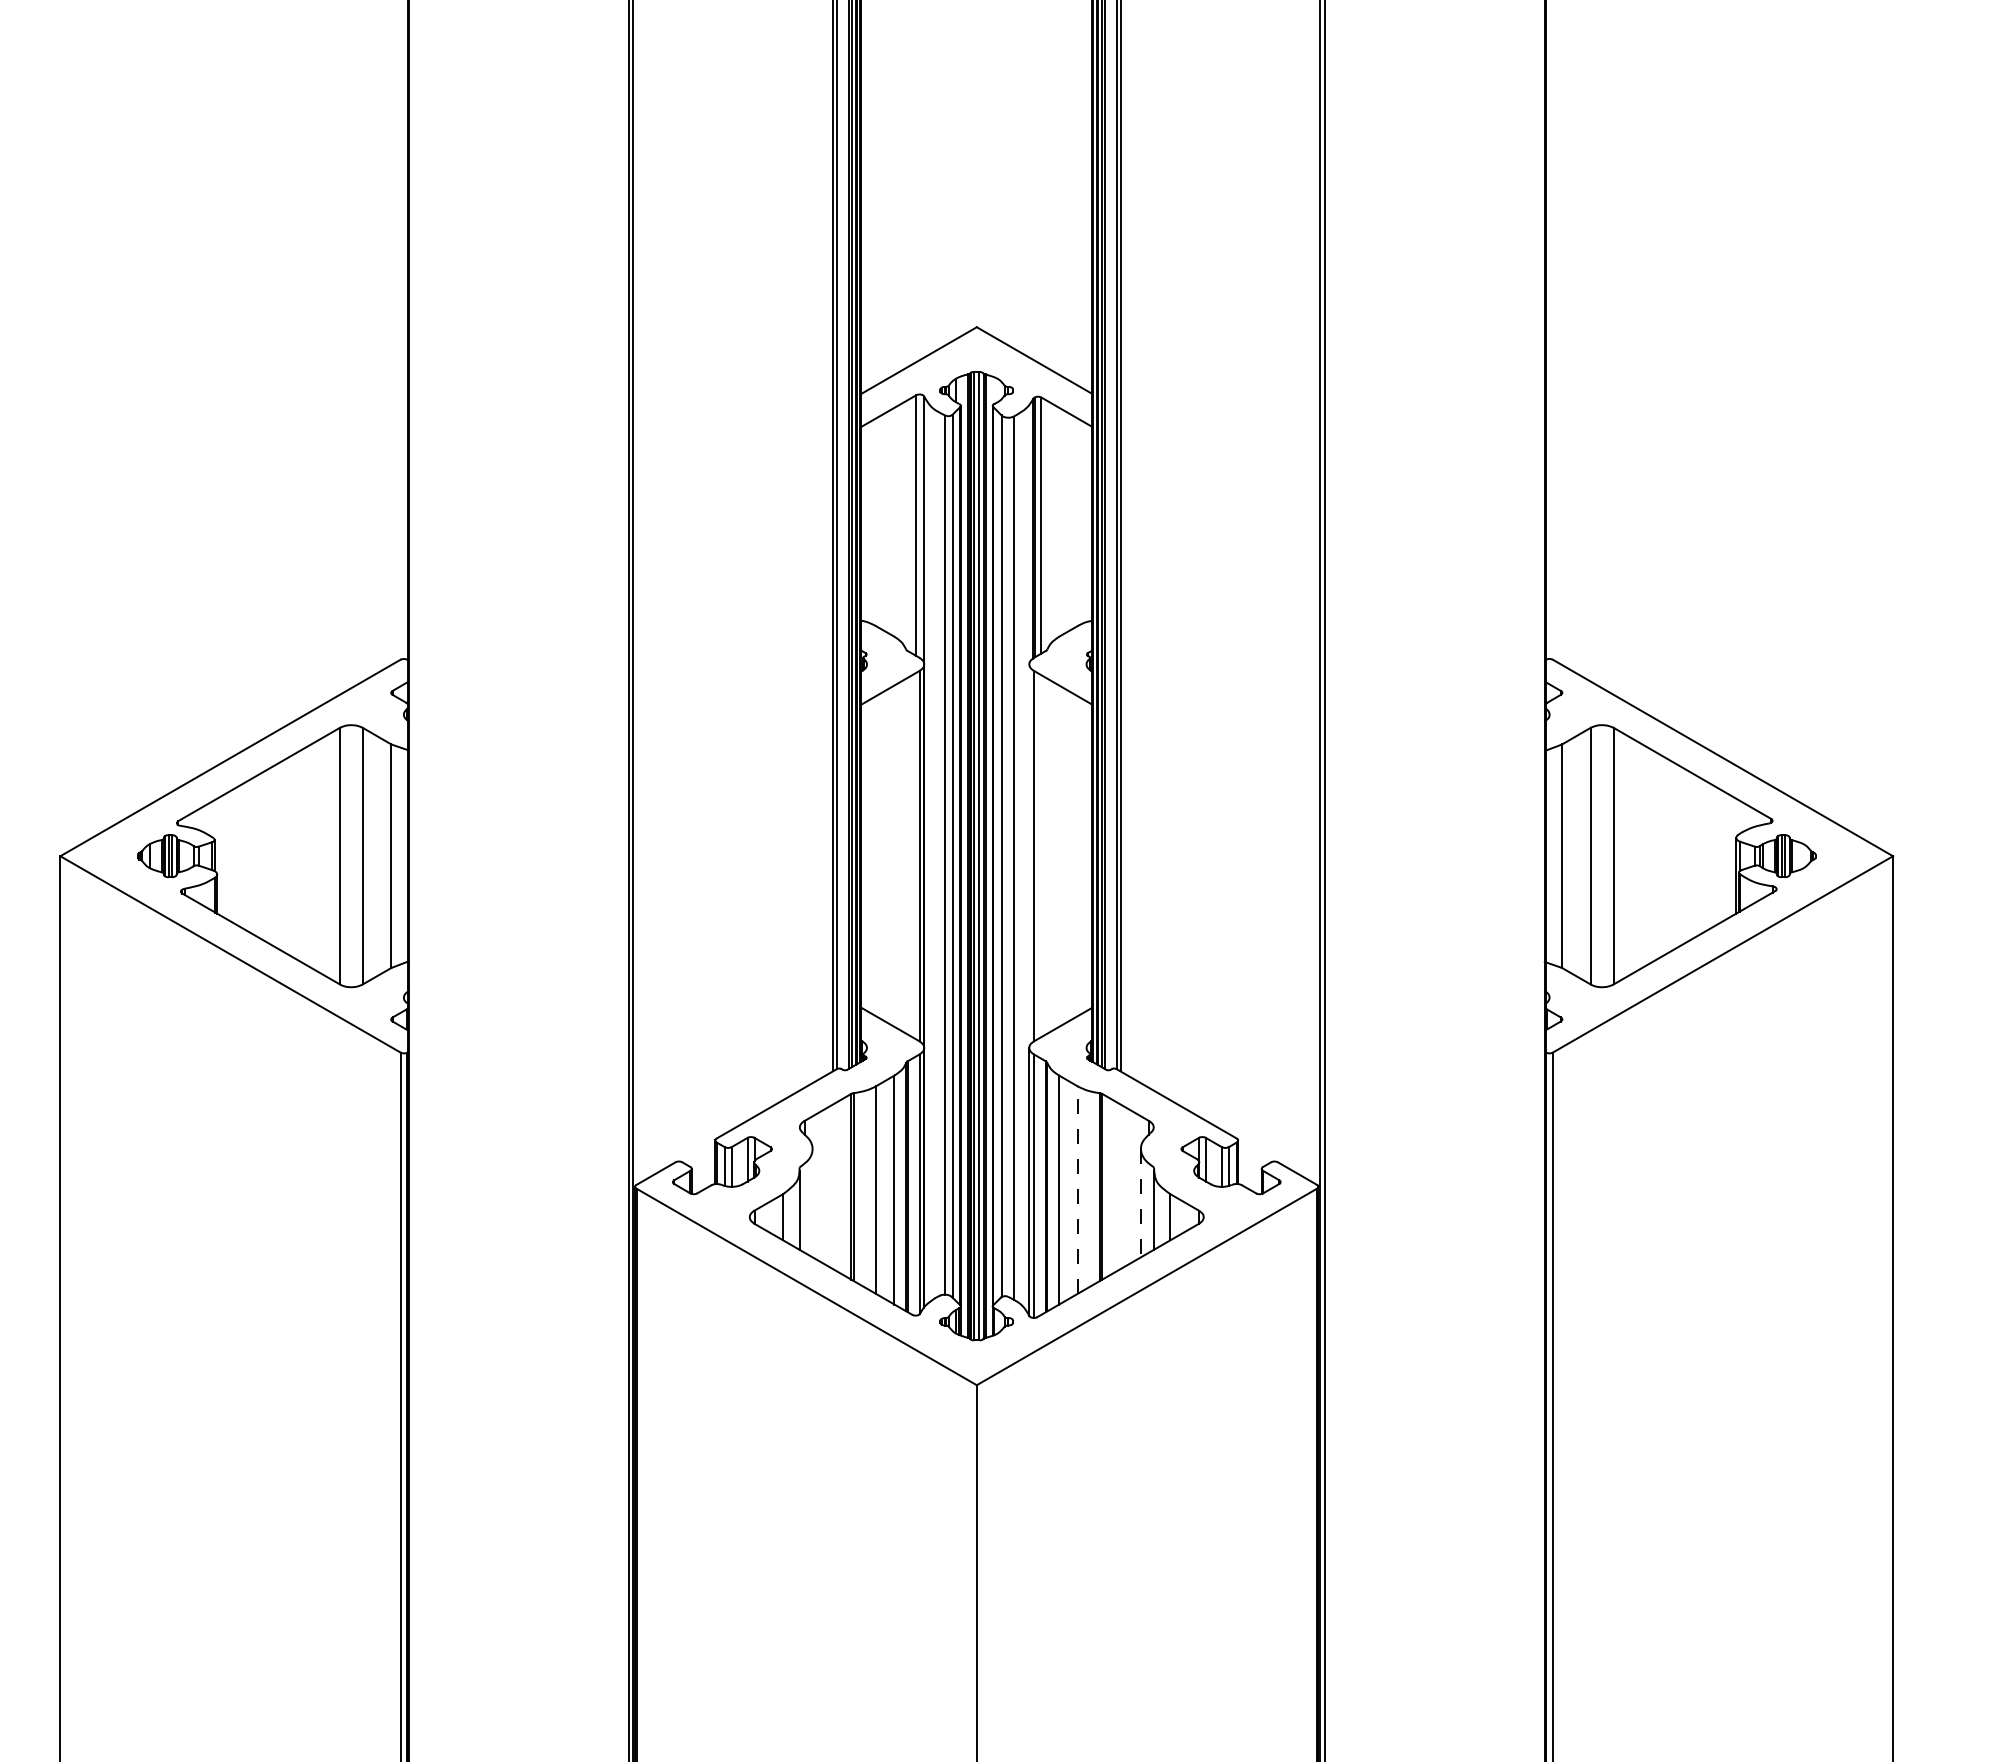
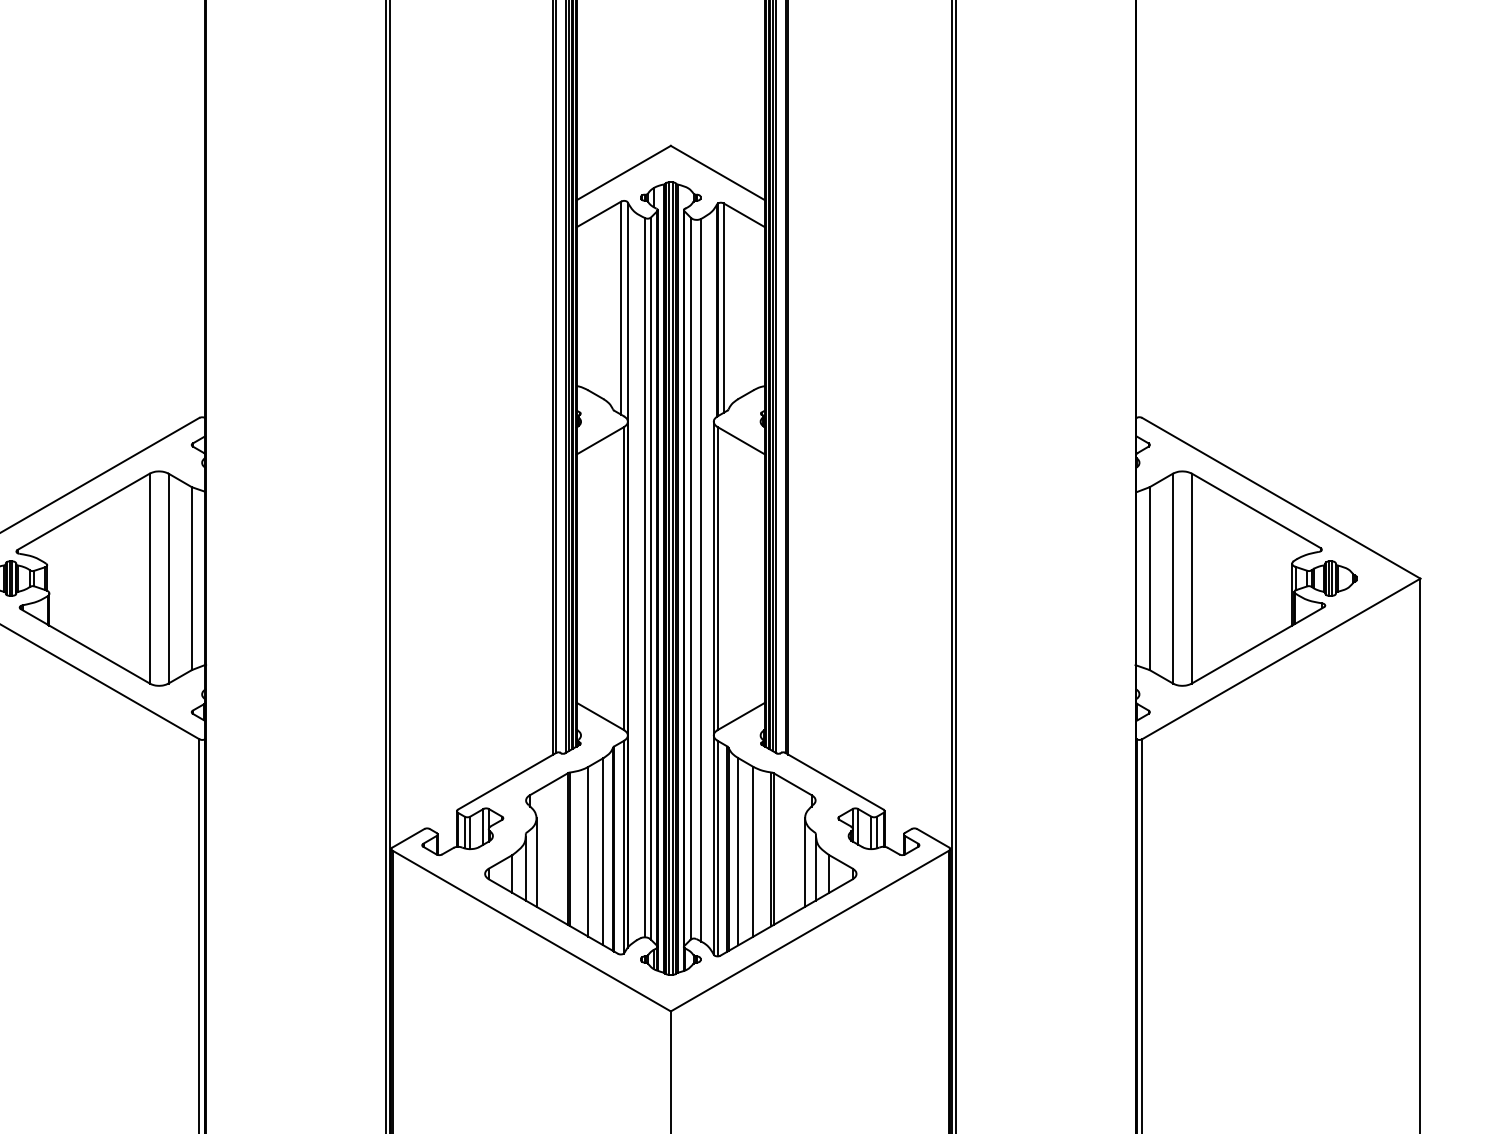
line: (1029, 855) -> (713, 578), added
line: (1077, 1190) -> (753, 852), dashed -> solid
line: (812, 1203) -> (536, 862), added
line: (1141, 1203) -> (805, 862), dashed -> solid

